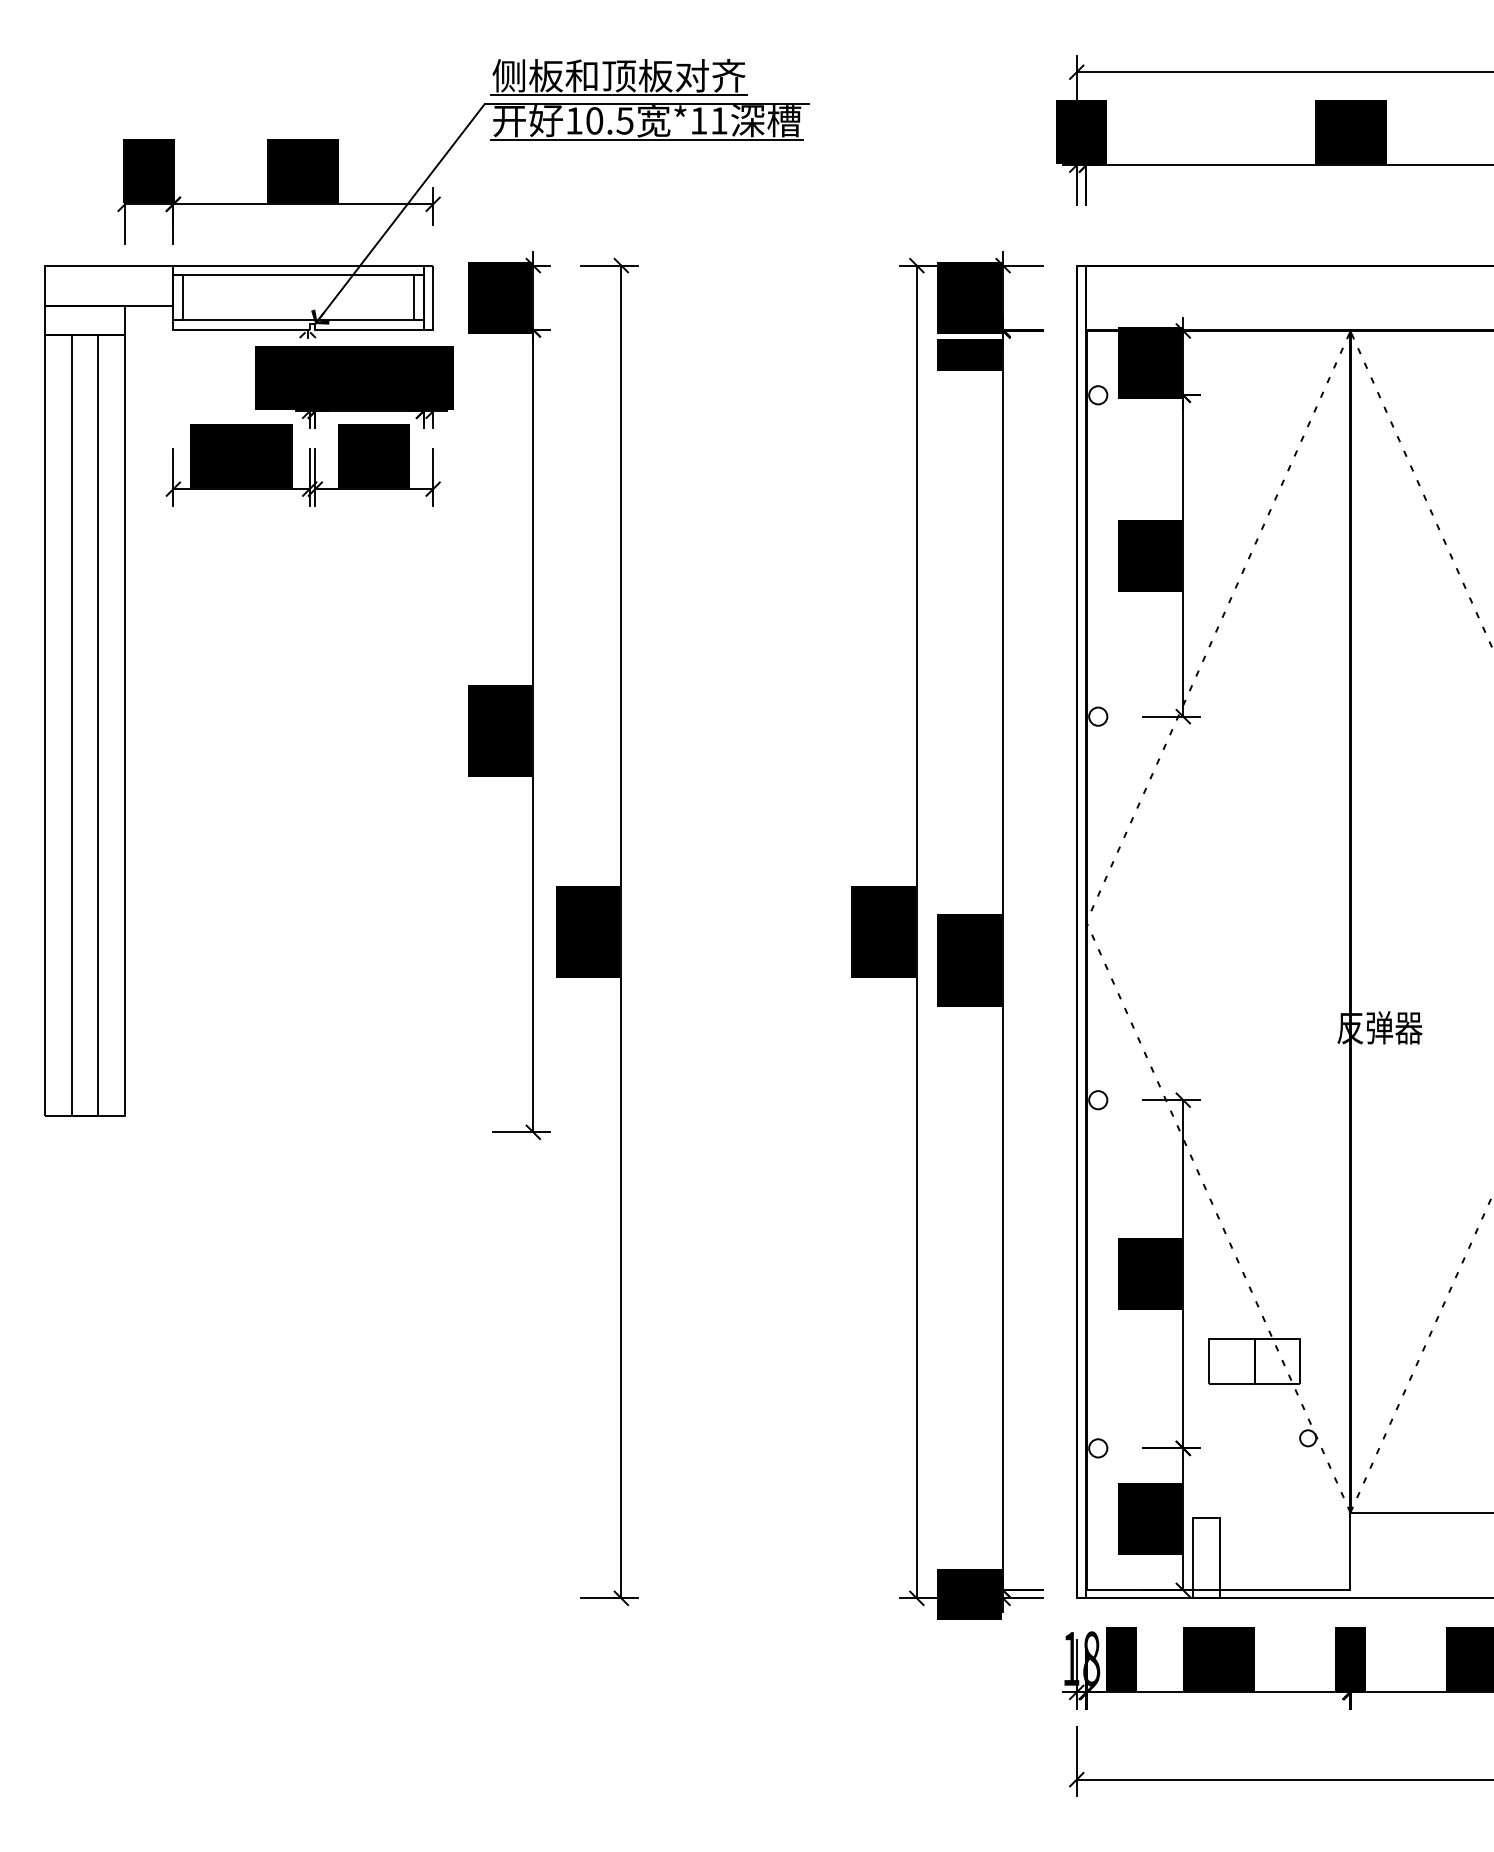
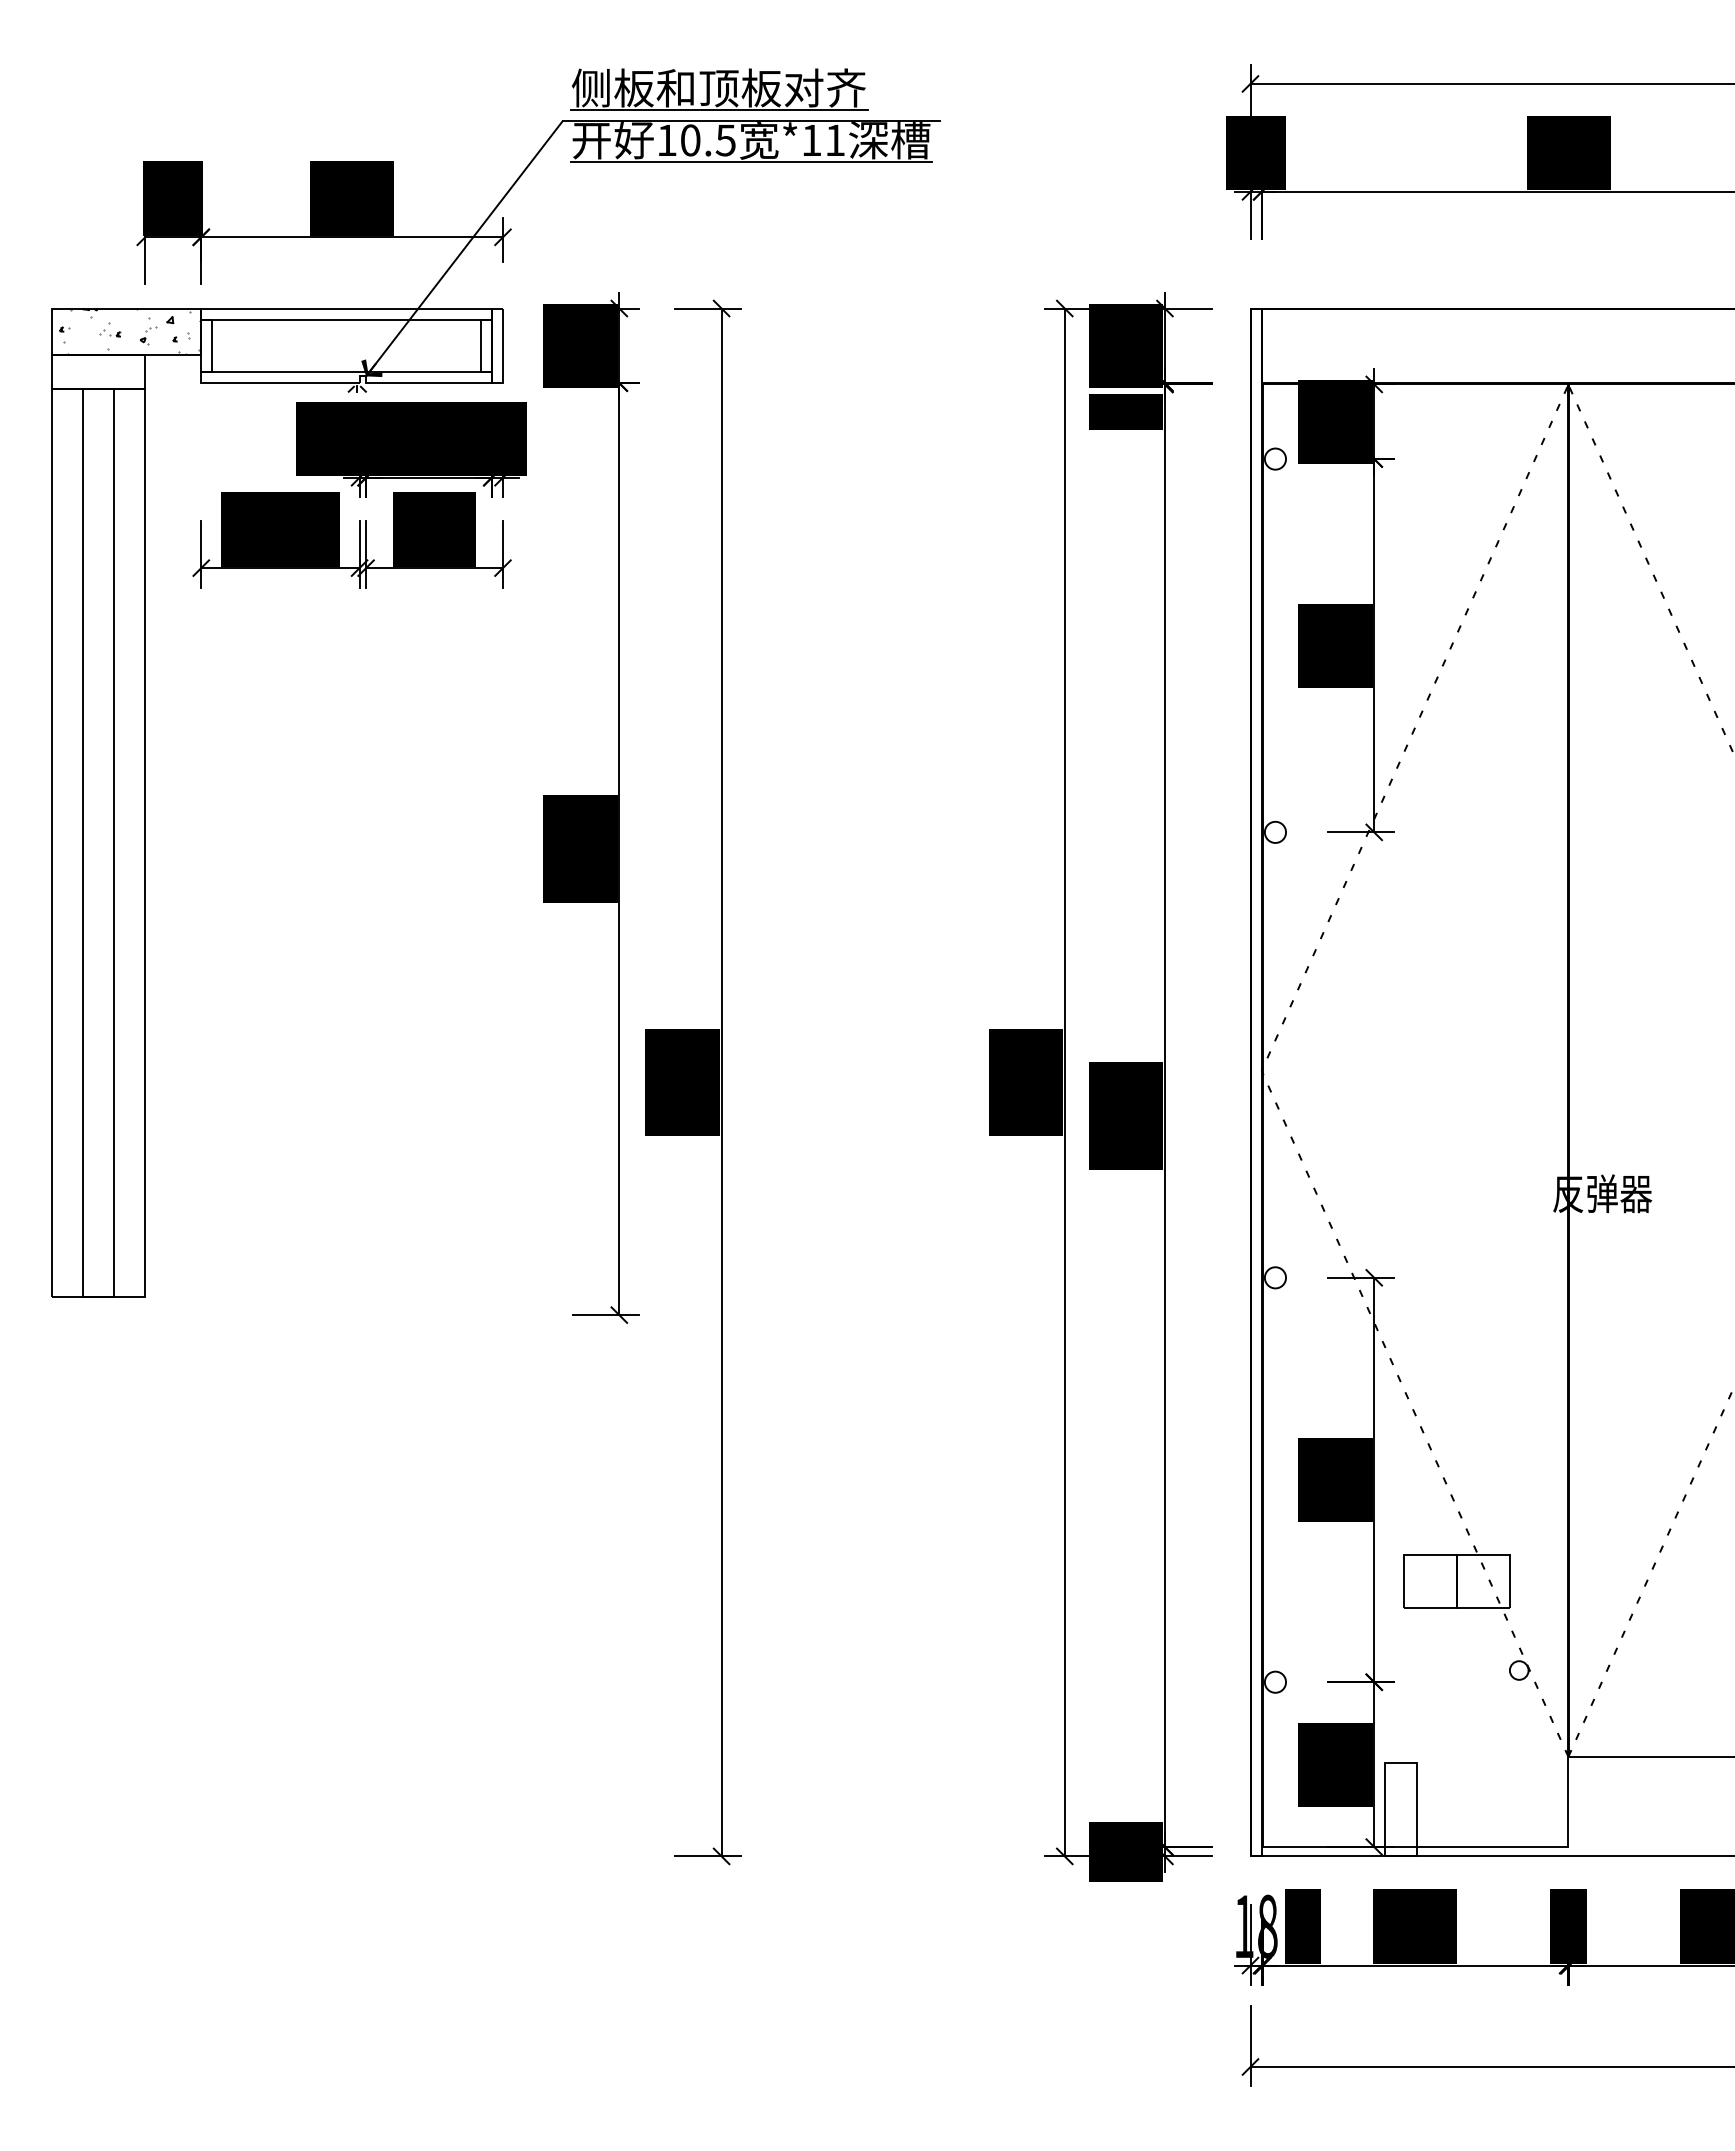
hatch: (111, 285) -> (129, 331), added

